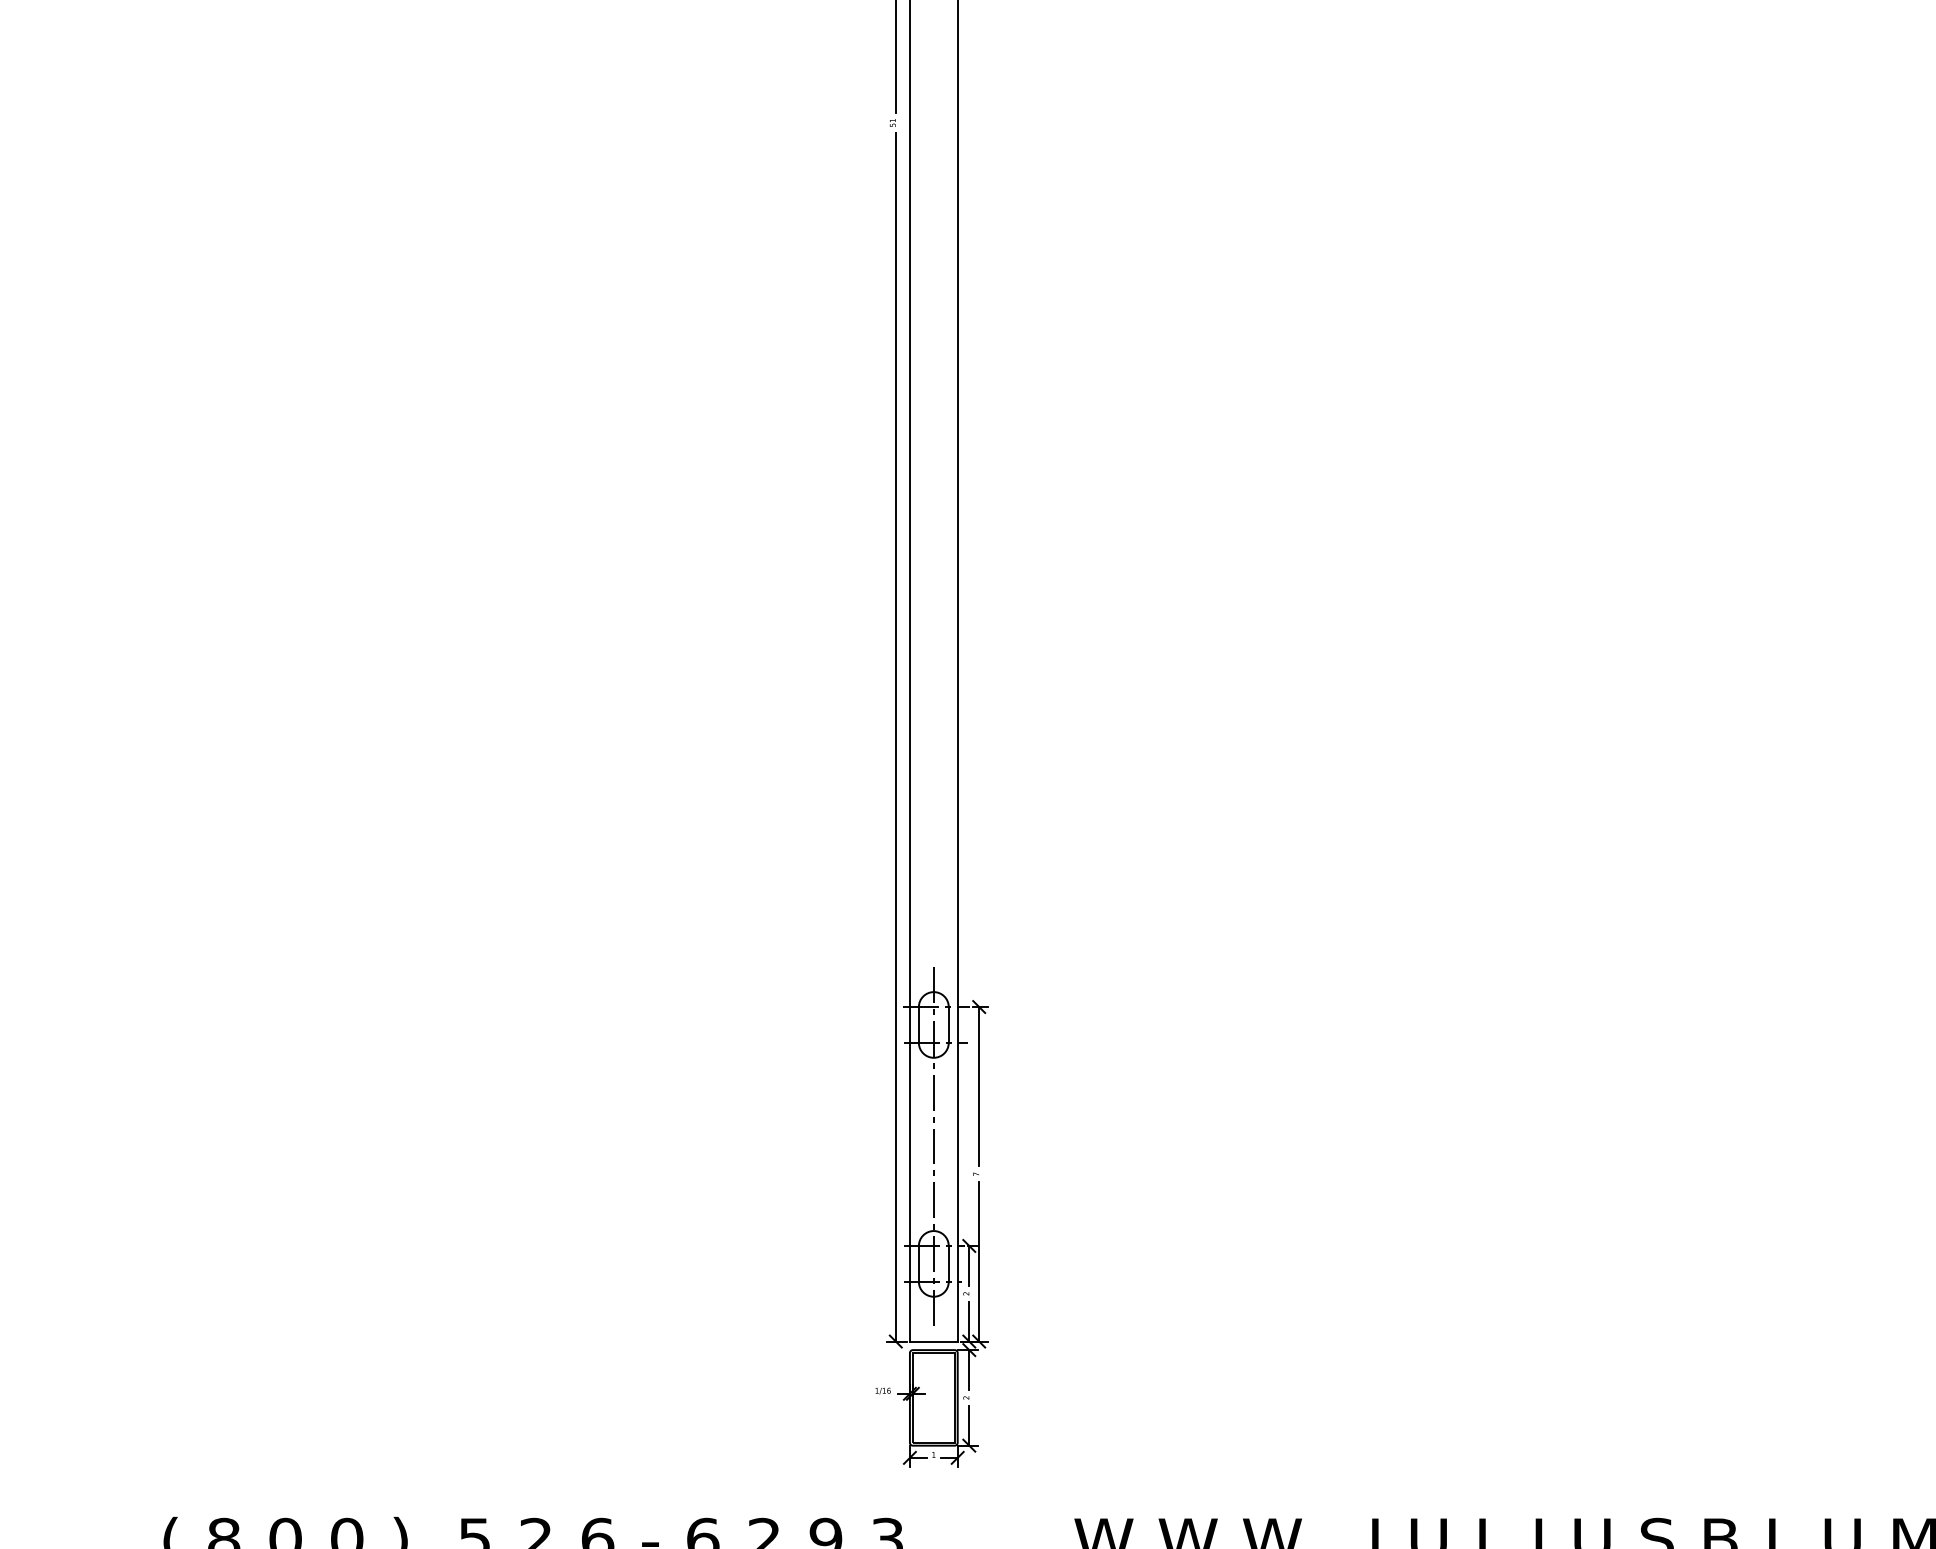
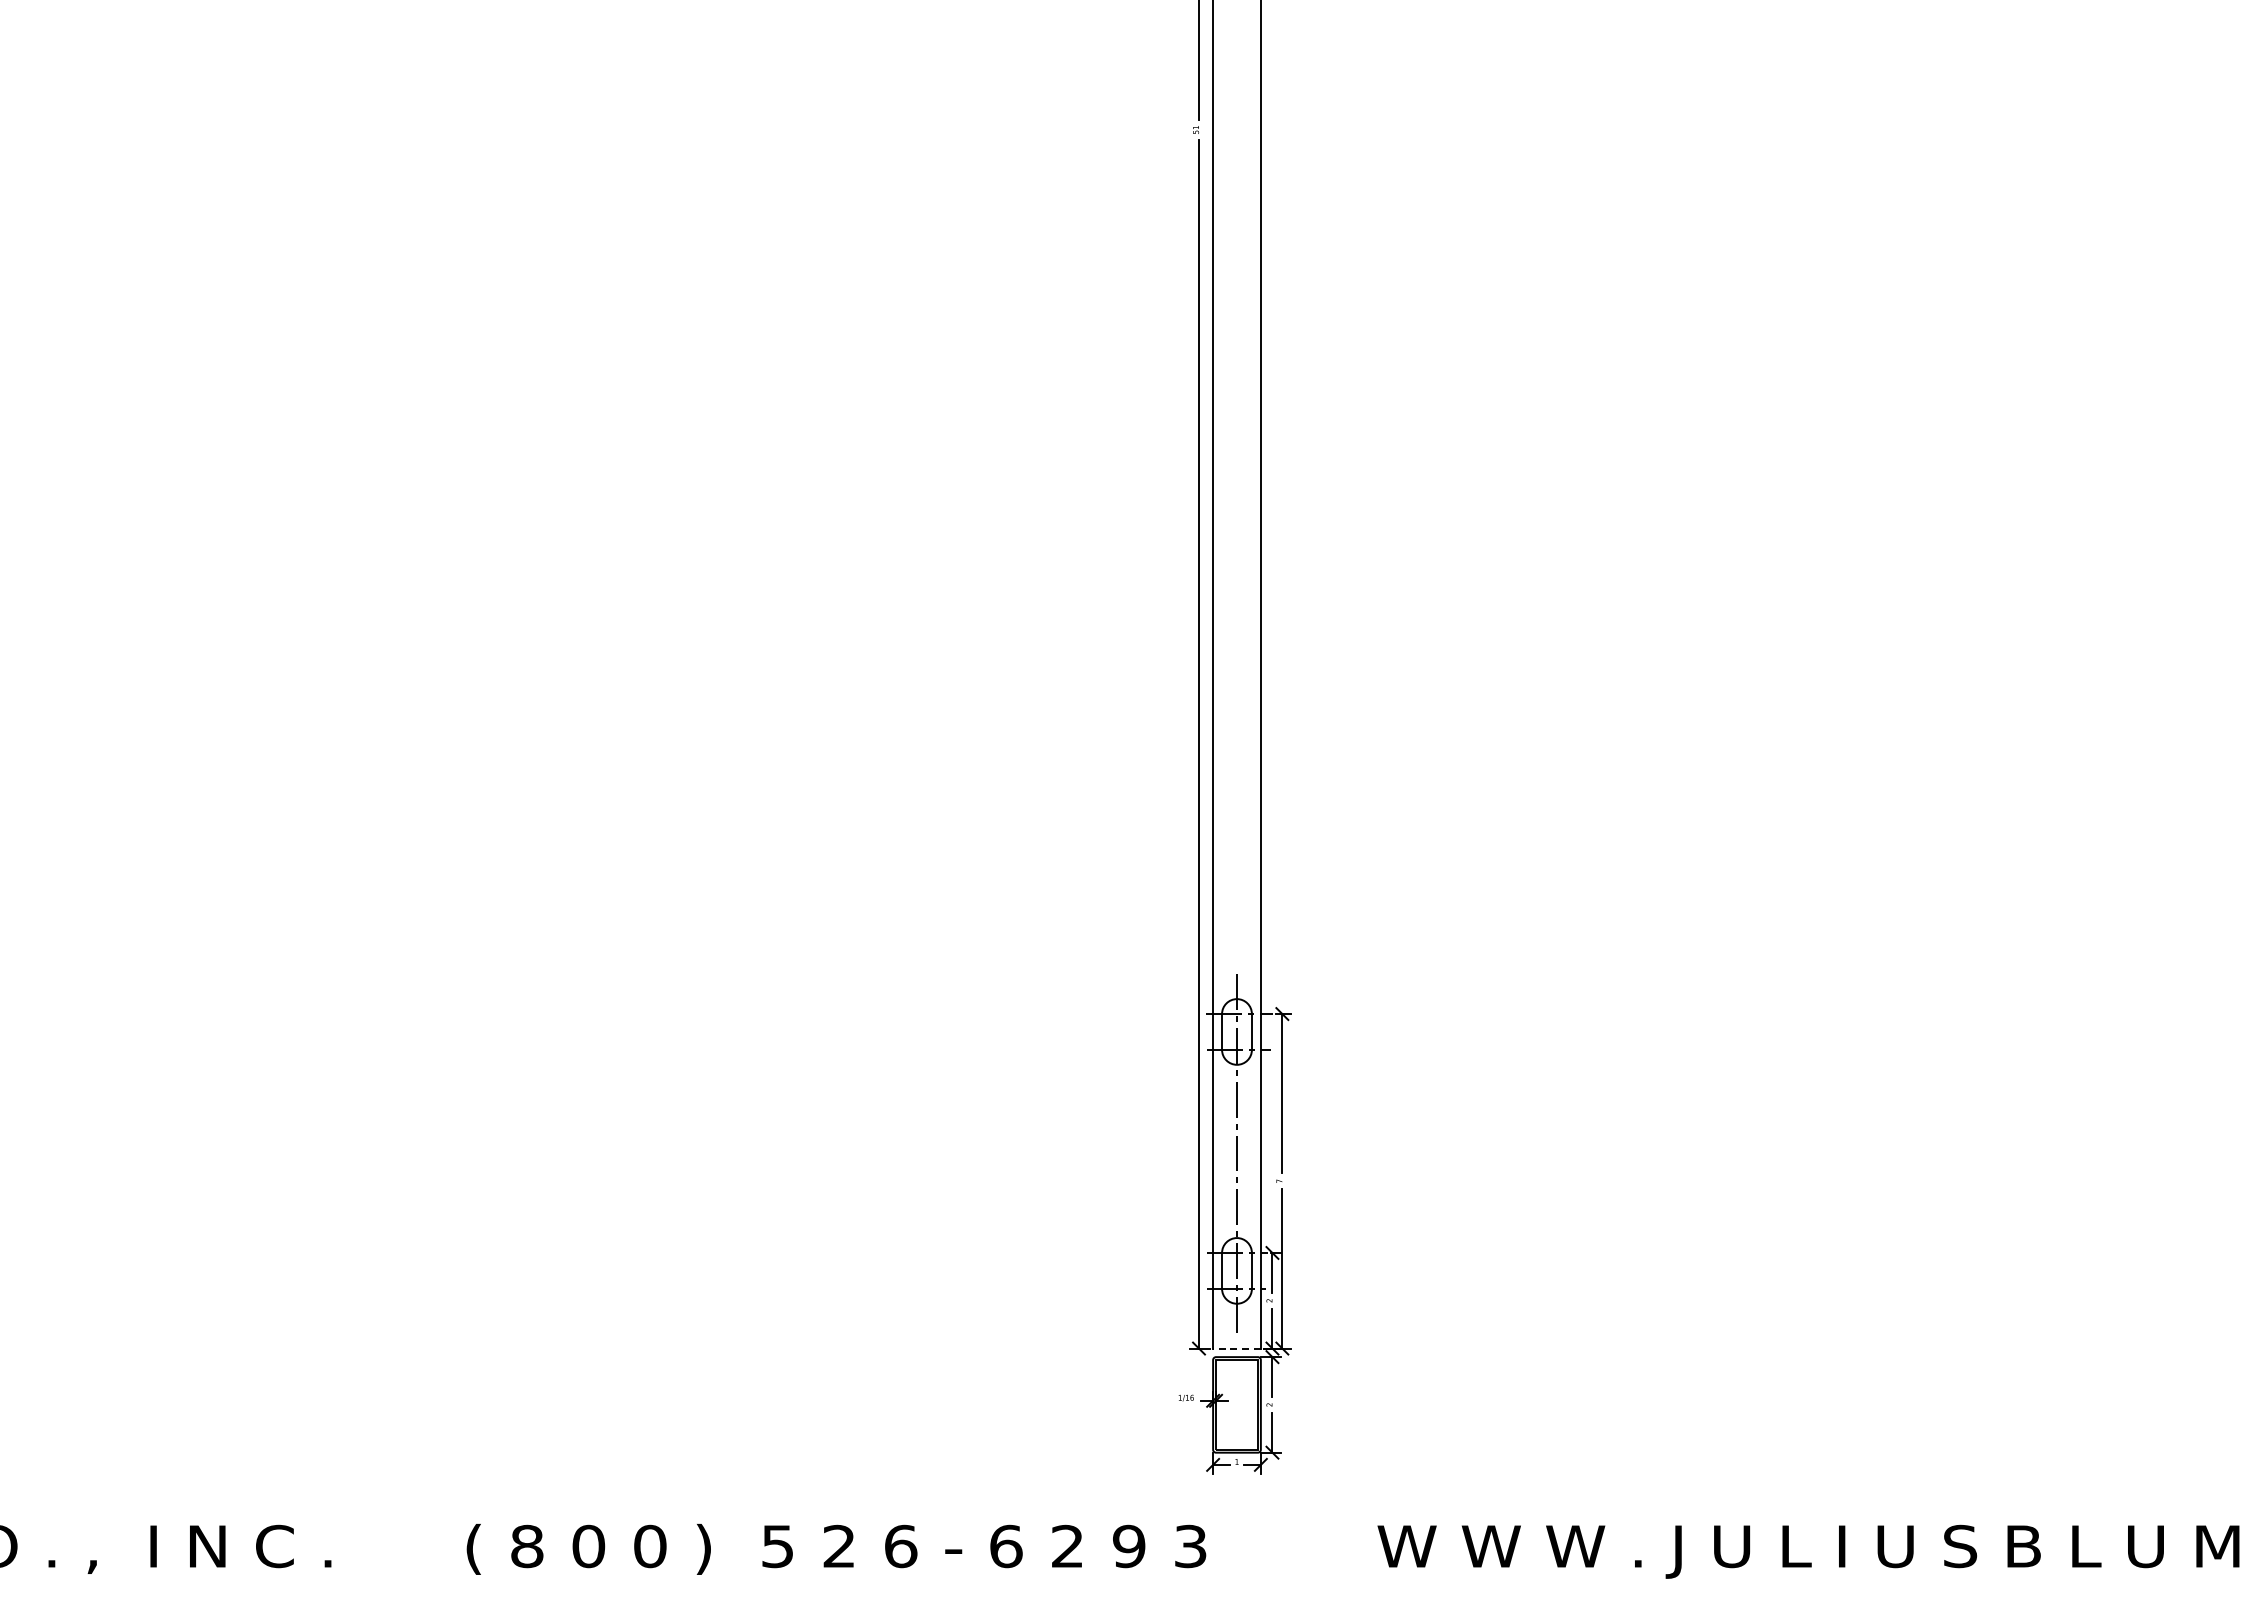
line: (933, 1341) -> (1236, 1348), solid -> dashed

